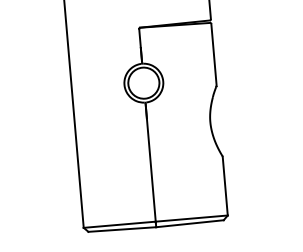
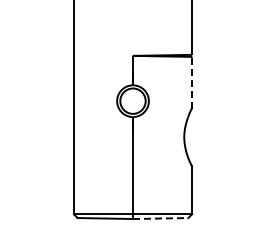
line: (213, 54) -> (191, 82), solid -> dashed
line: (189, 223) -> (160, 218), solid -> dashed

